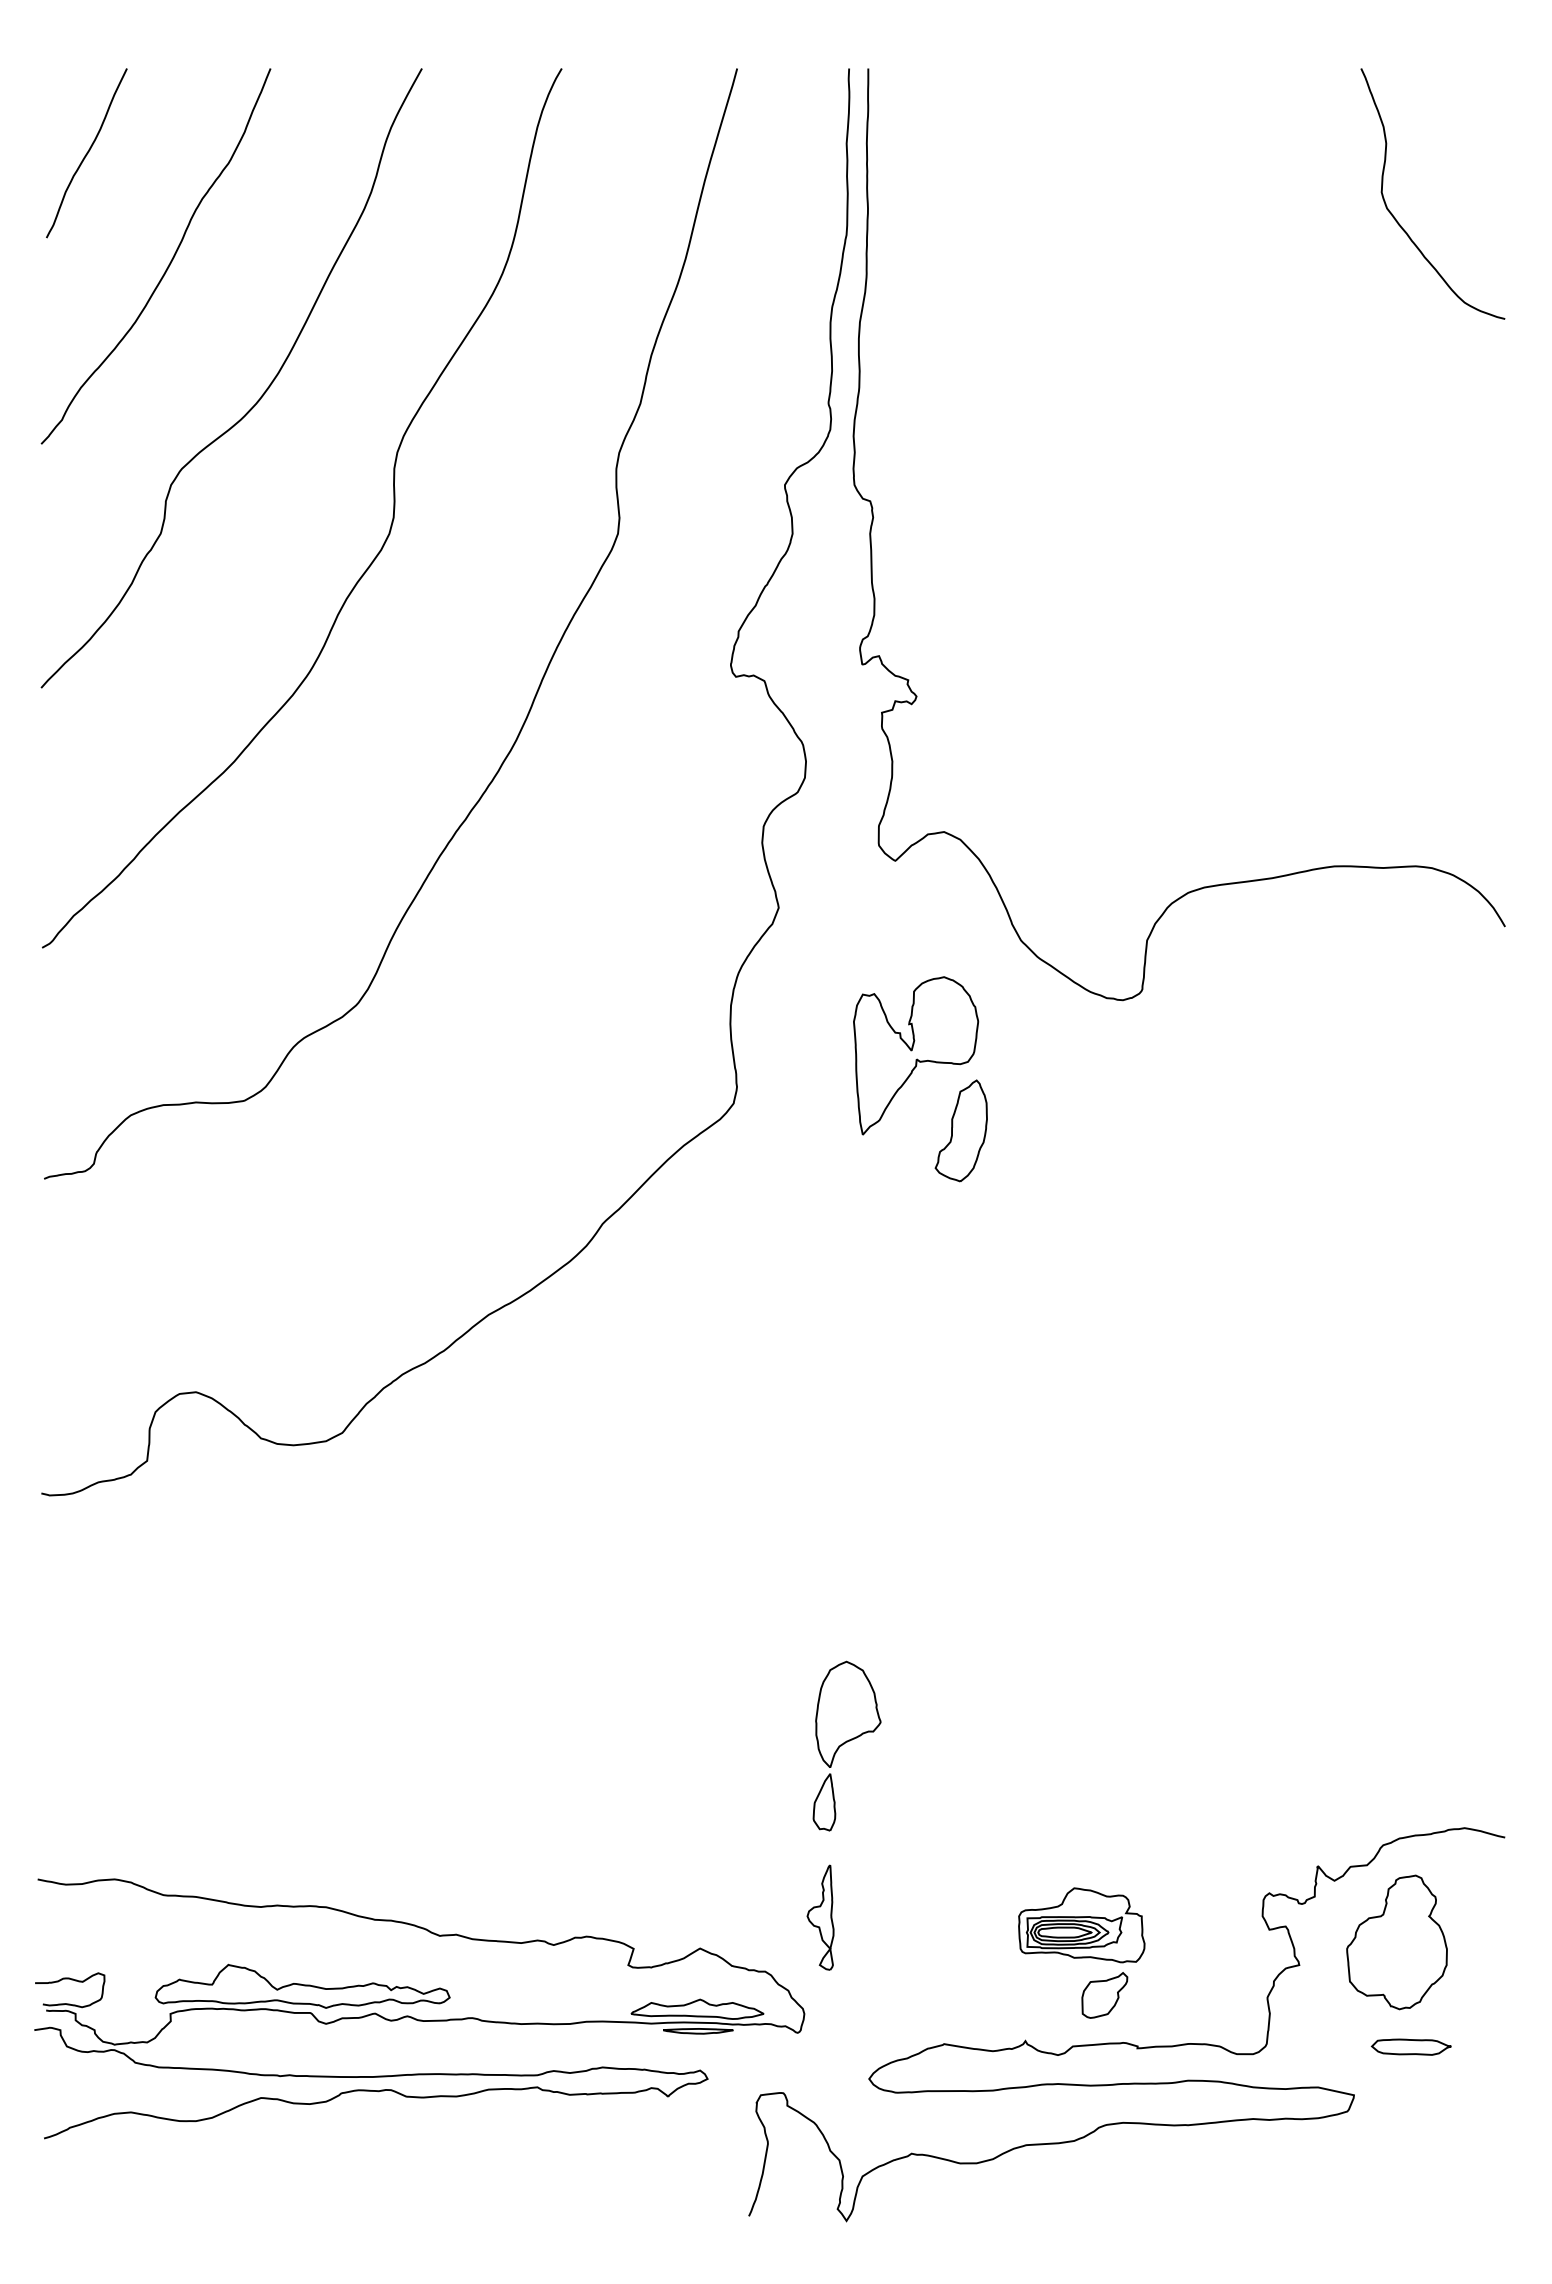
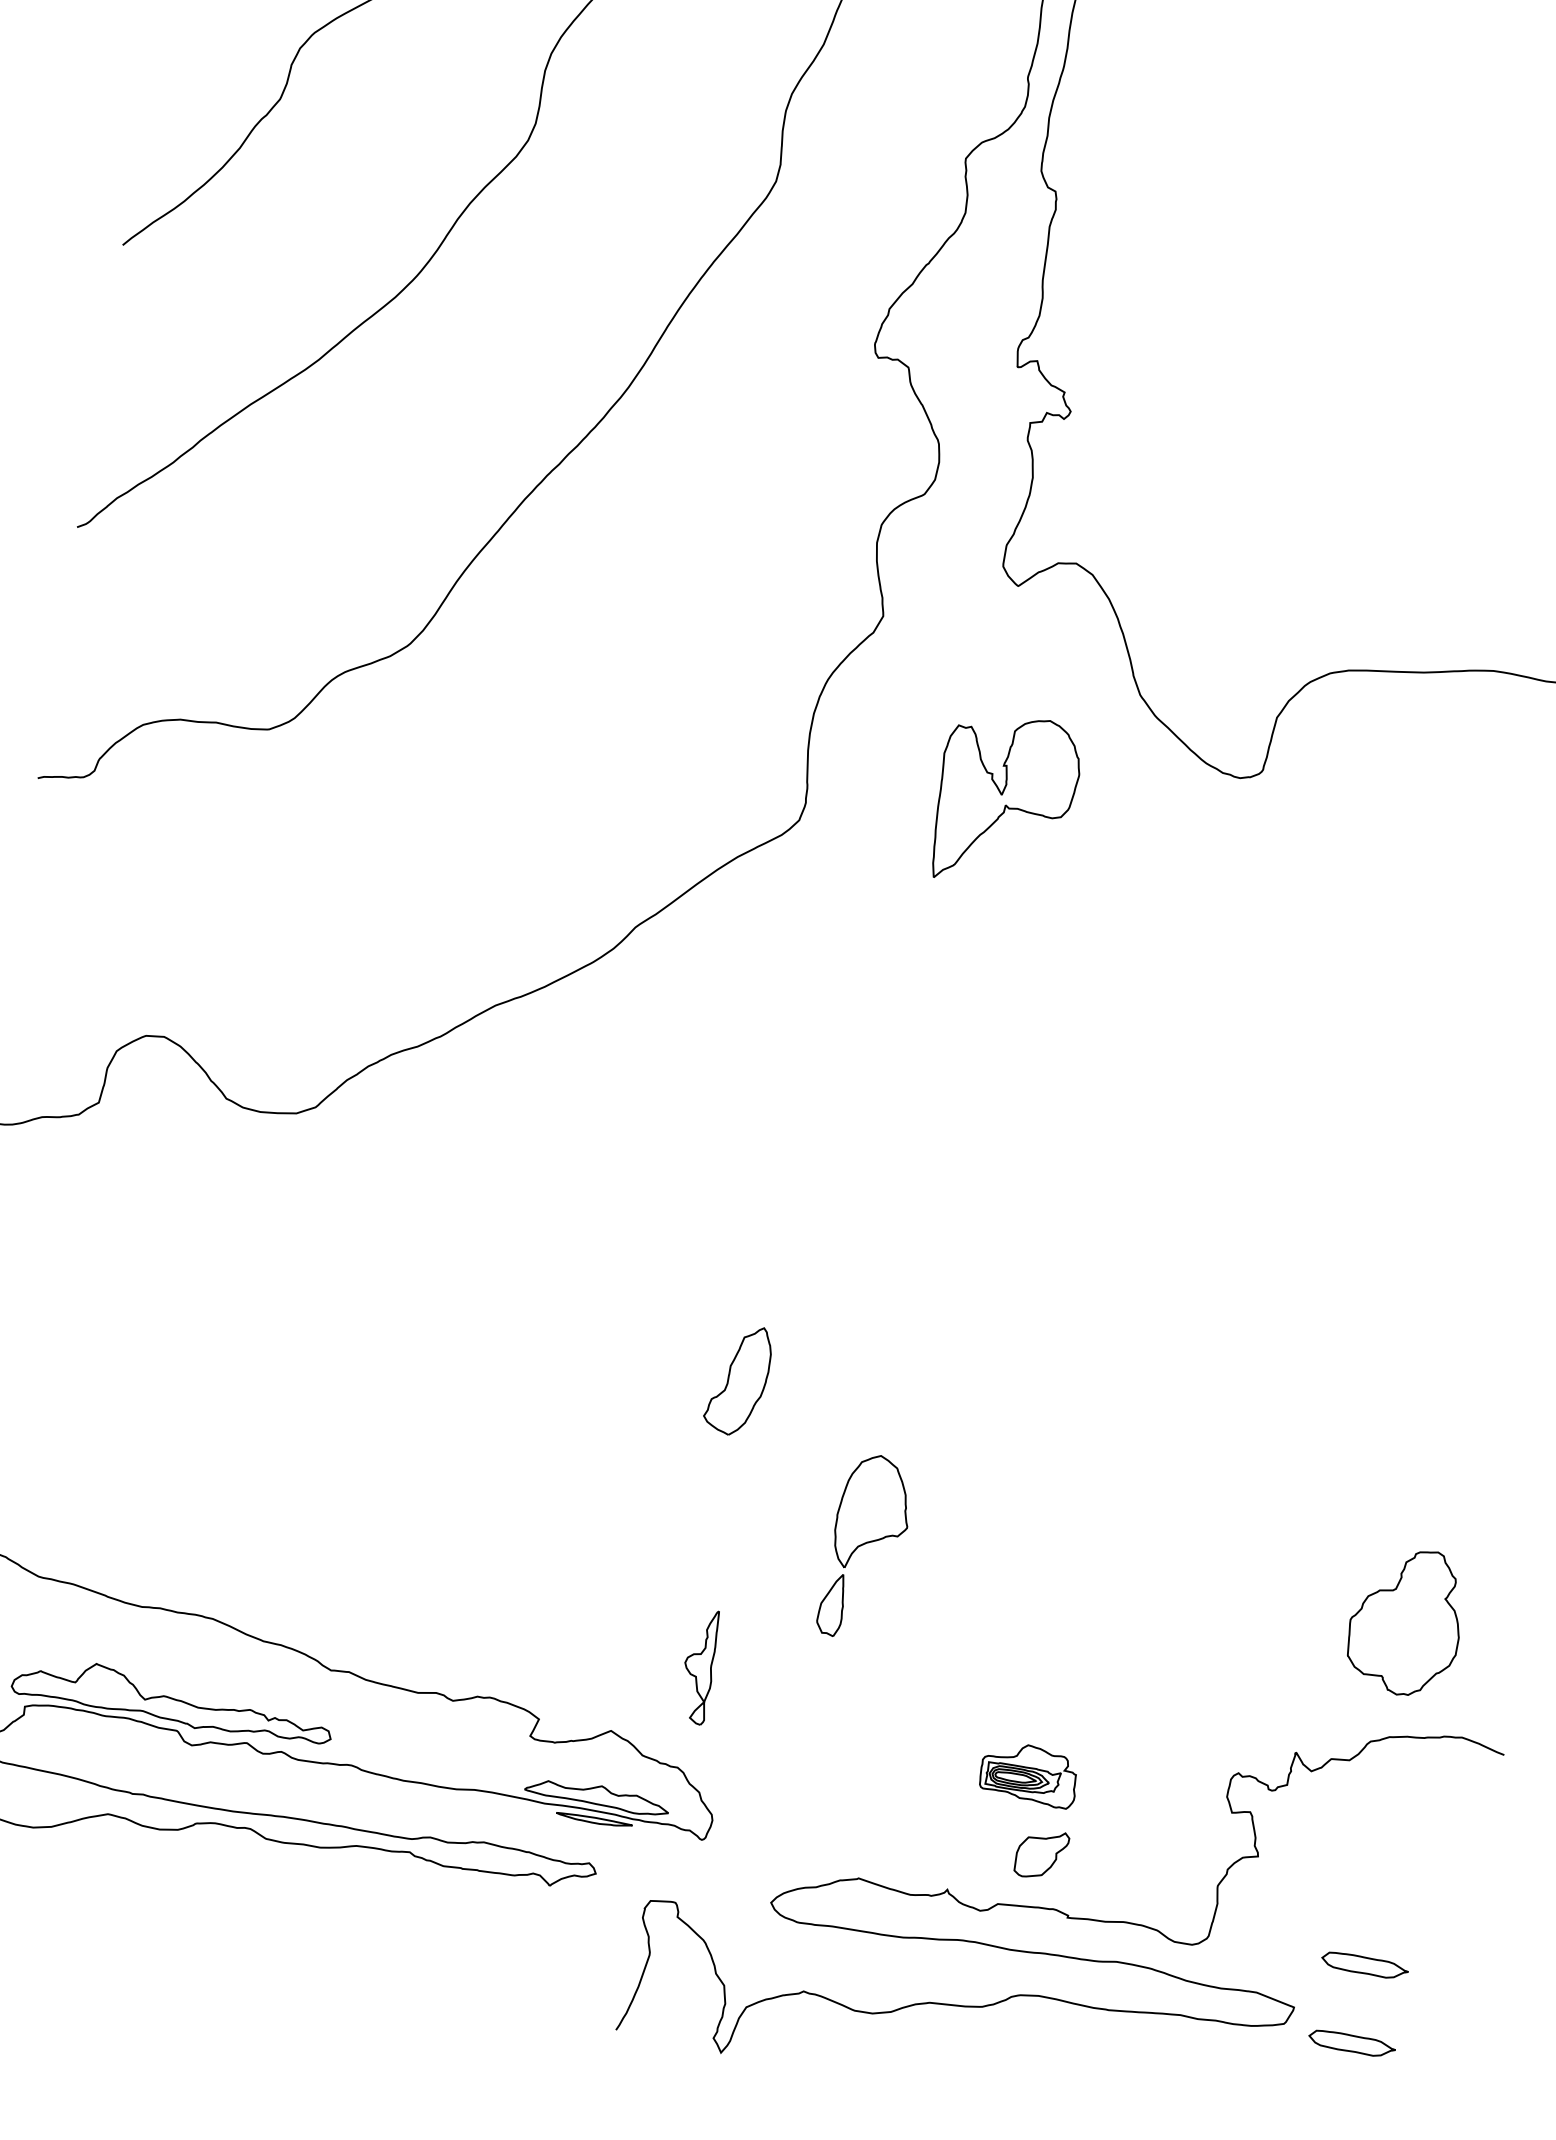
part: (960, 1130) -> (737, 1379), moved
part: (846, 1745) -> (866, 1546), moved
part: (820, 1917) -> (699, 1666), moved
part: (1081, 1925) -> (1028, 1774), size x0.7
part: (1396, 1942) -> (1405, 1621), moved
part: (1410, 2118) -> (1351, 2042), added

